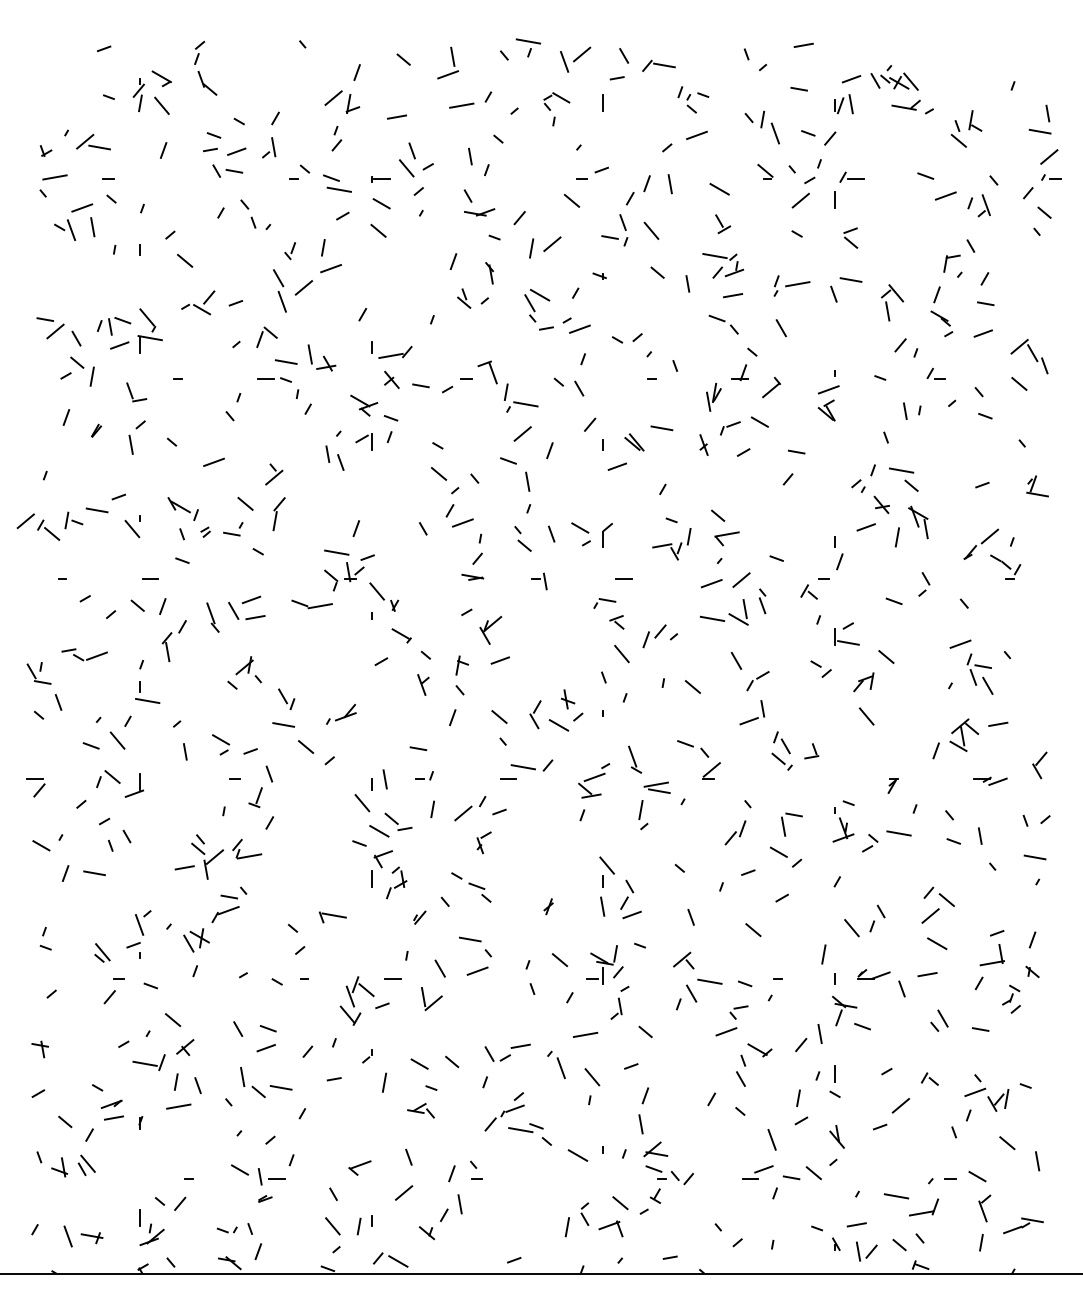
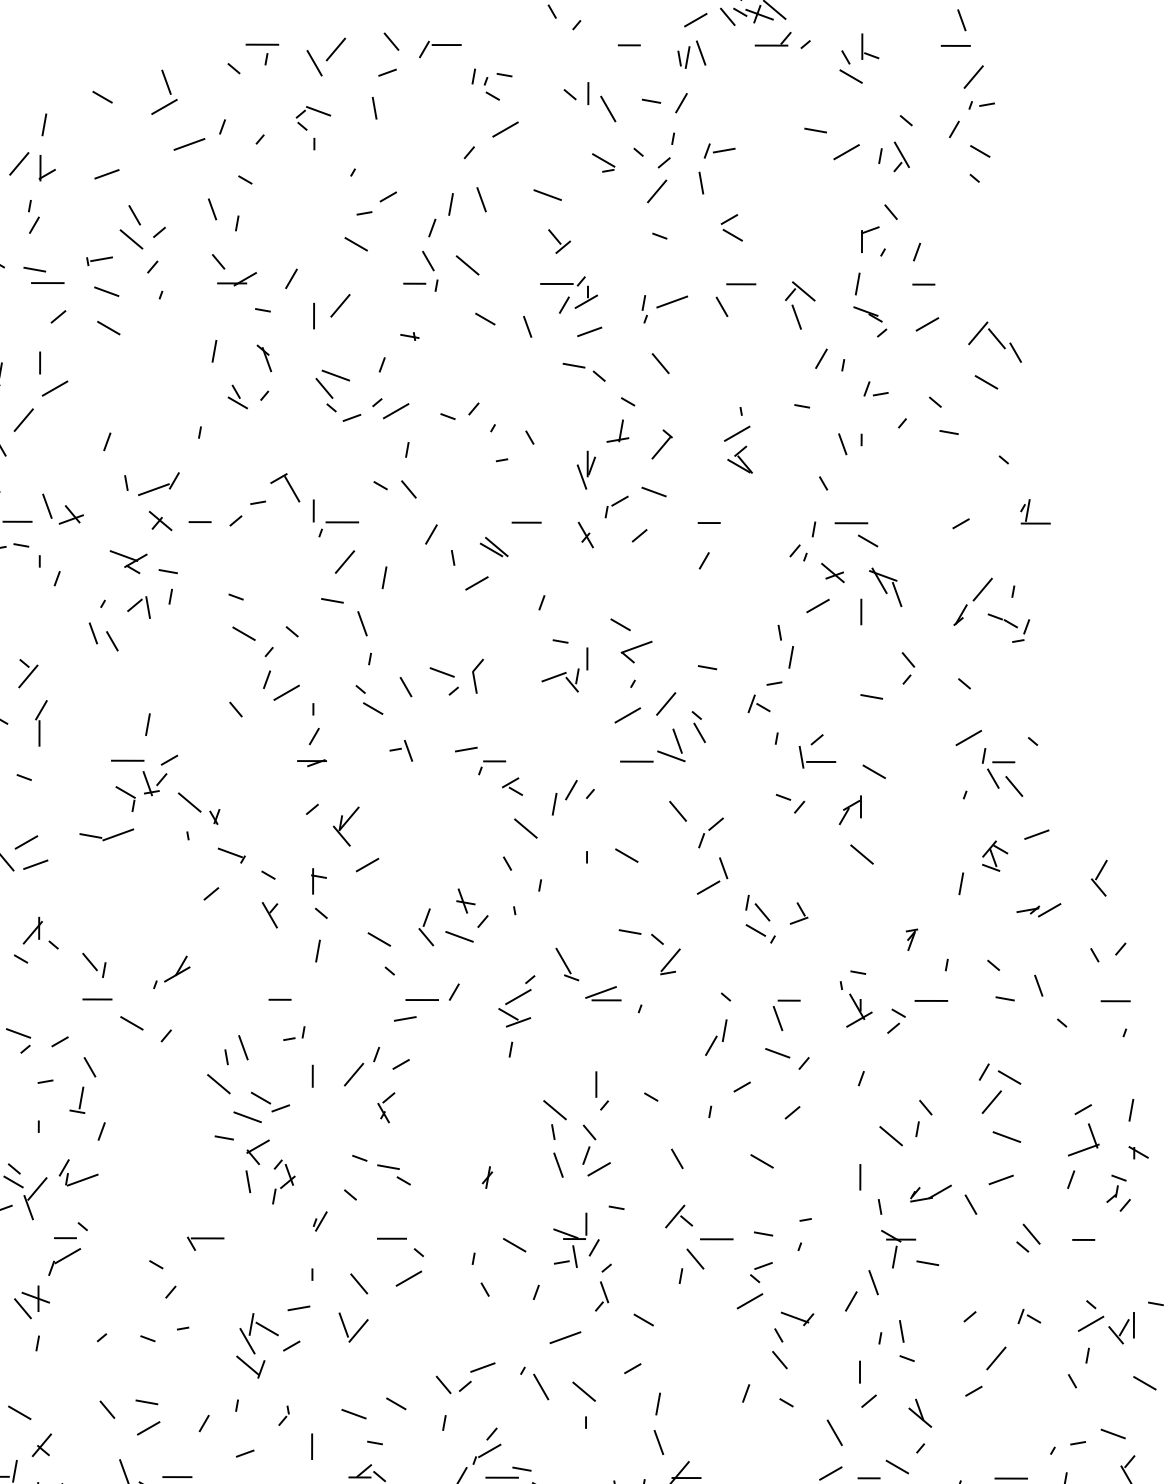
line: (623, 578) -> (465, 749), moved
part: (964, 734) -> (994, 855), size x0.7
part: (643, 815) -> (600, 1091), moved

